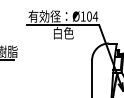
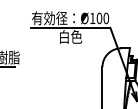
text: (95, 16) -> (106, 18), Ø104 -> Ø100

